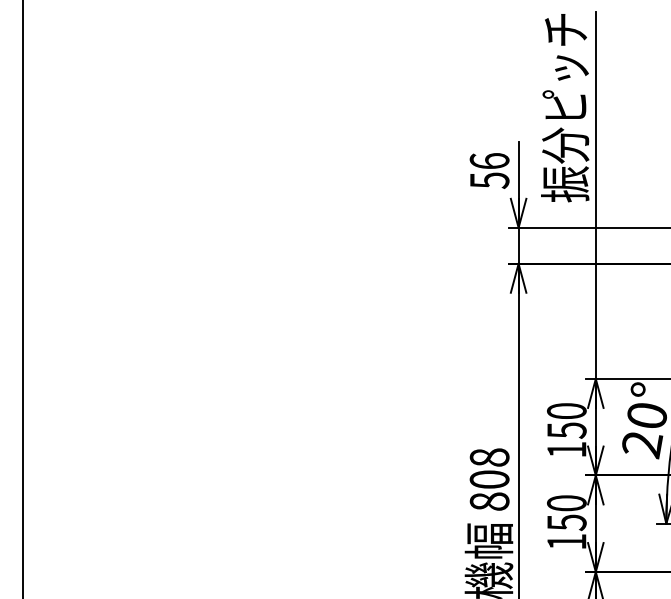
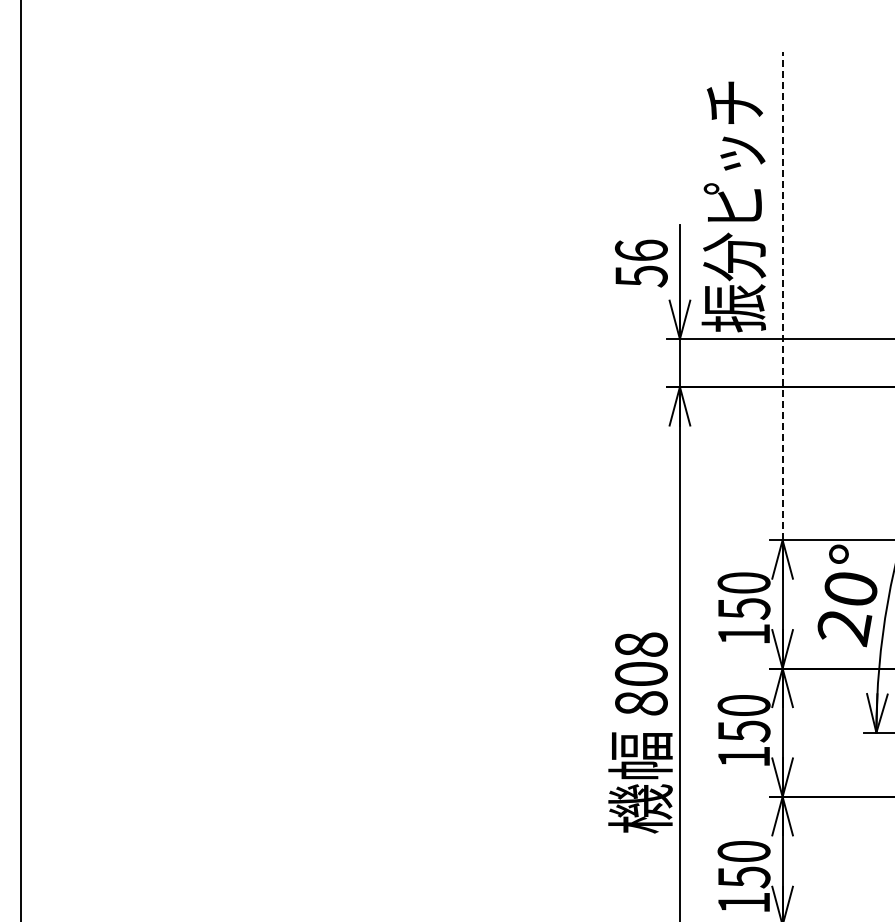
text: (564, 107) -> (733, 206), moved
line: (595, 195) -> (782, 296), solid -> dashed

